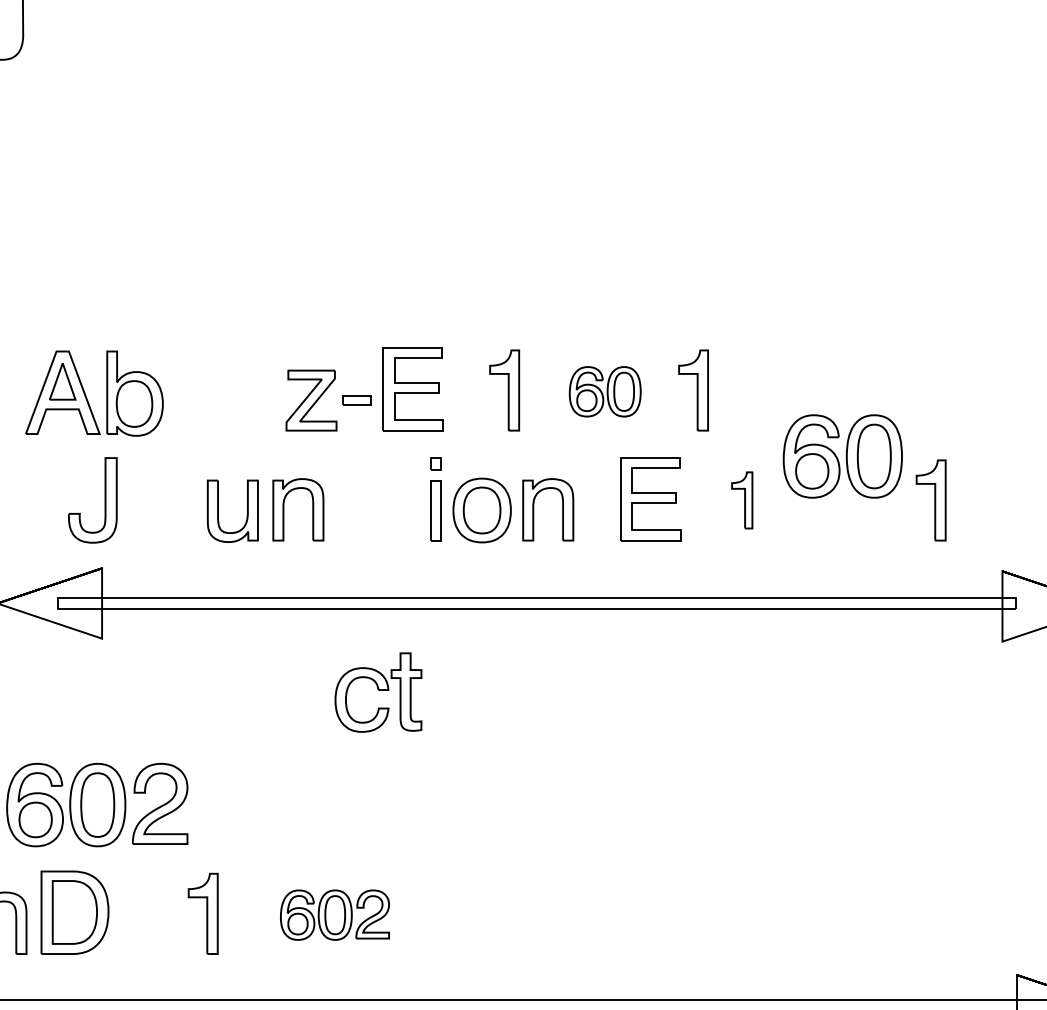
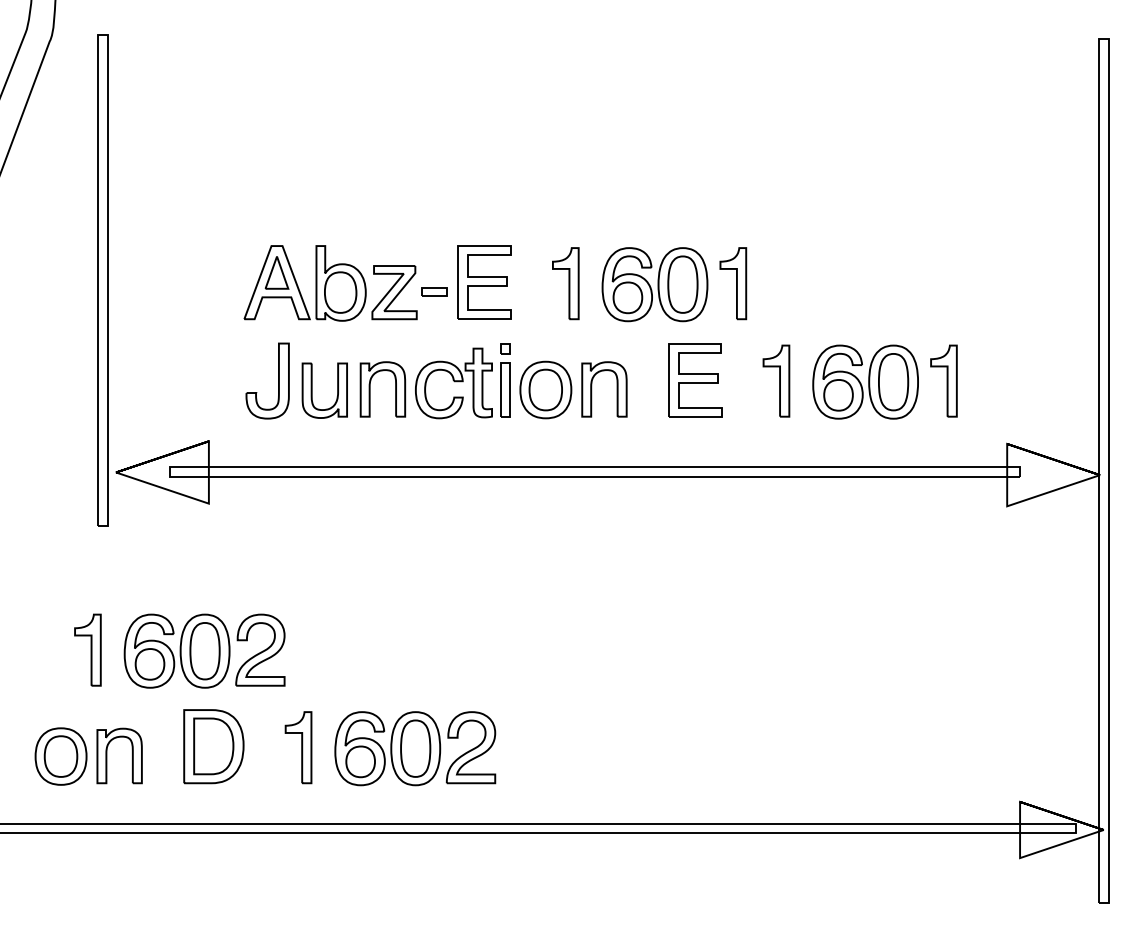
part: (604, 391) -> (654, 284), size x1.67
part: (86, 395) -> (298, 285), moved
part: (842, 455) -> (865, 381), moved
part: (105, 499) -> (278, 380), moved
part: (742, 499) -> (776, 380), size x1.43
part: (377, 692) -> (453, 383), moved
part: (74, 912) -> (213, 746), moved
part: (335, 914) -> (415, 748), size x1.67

